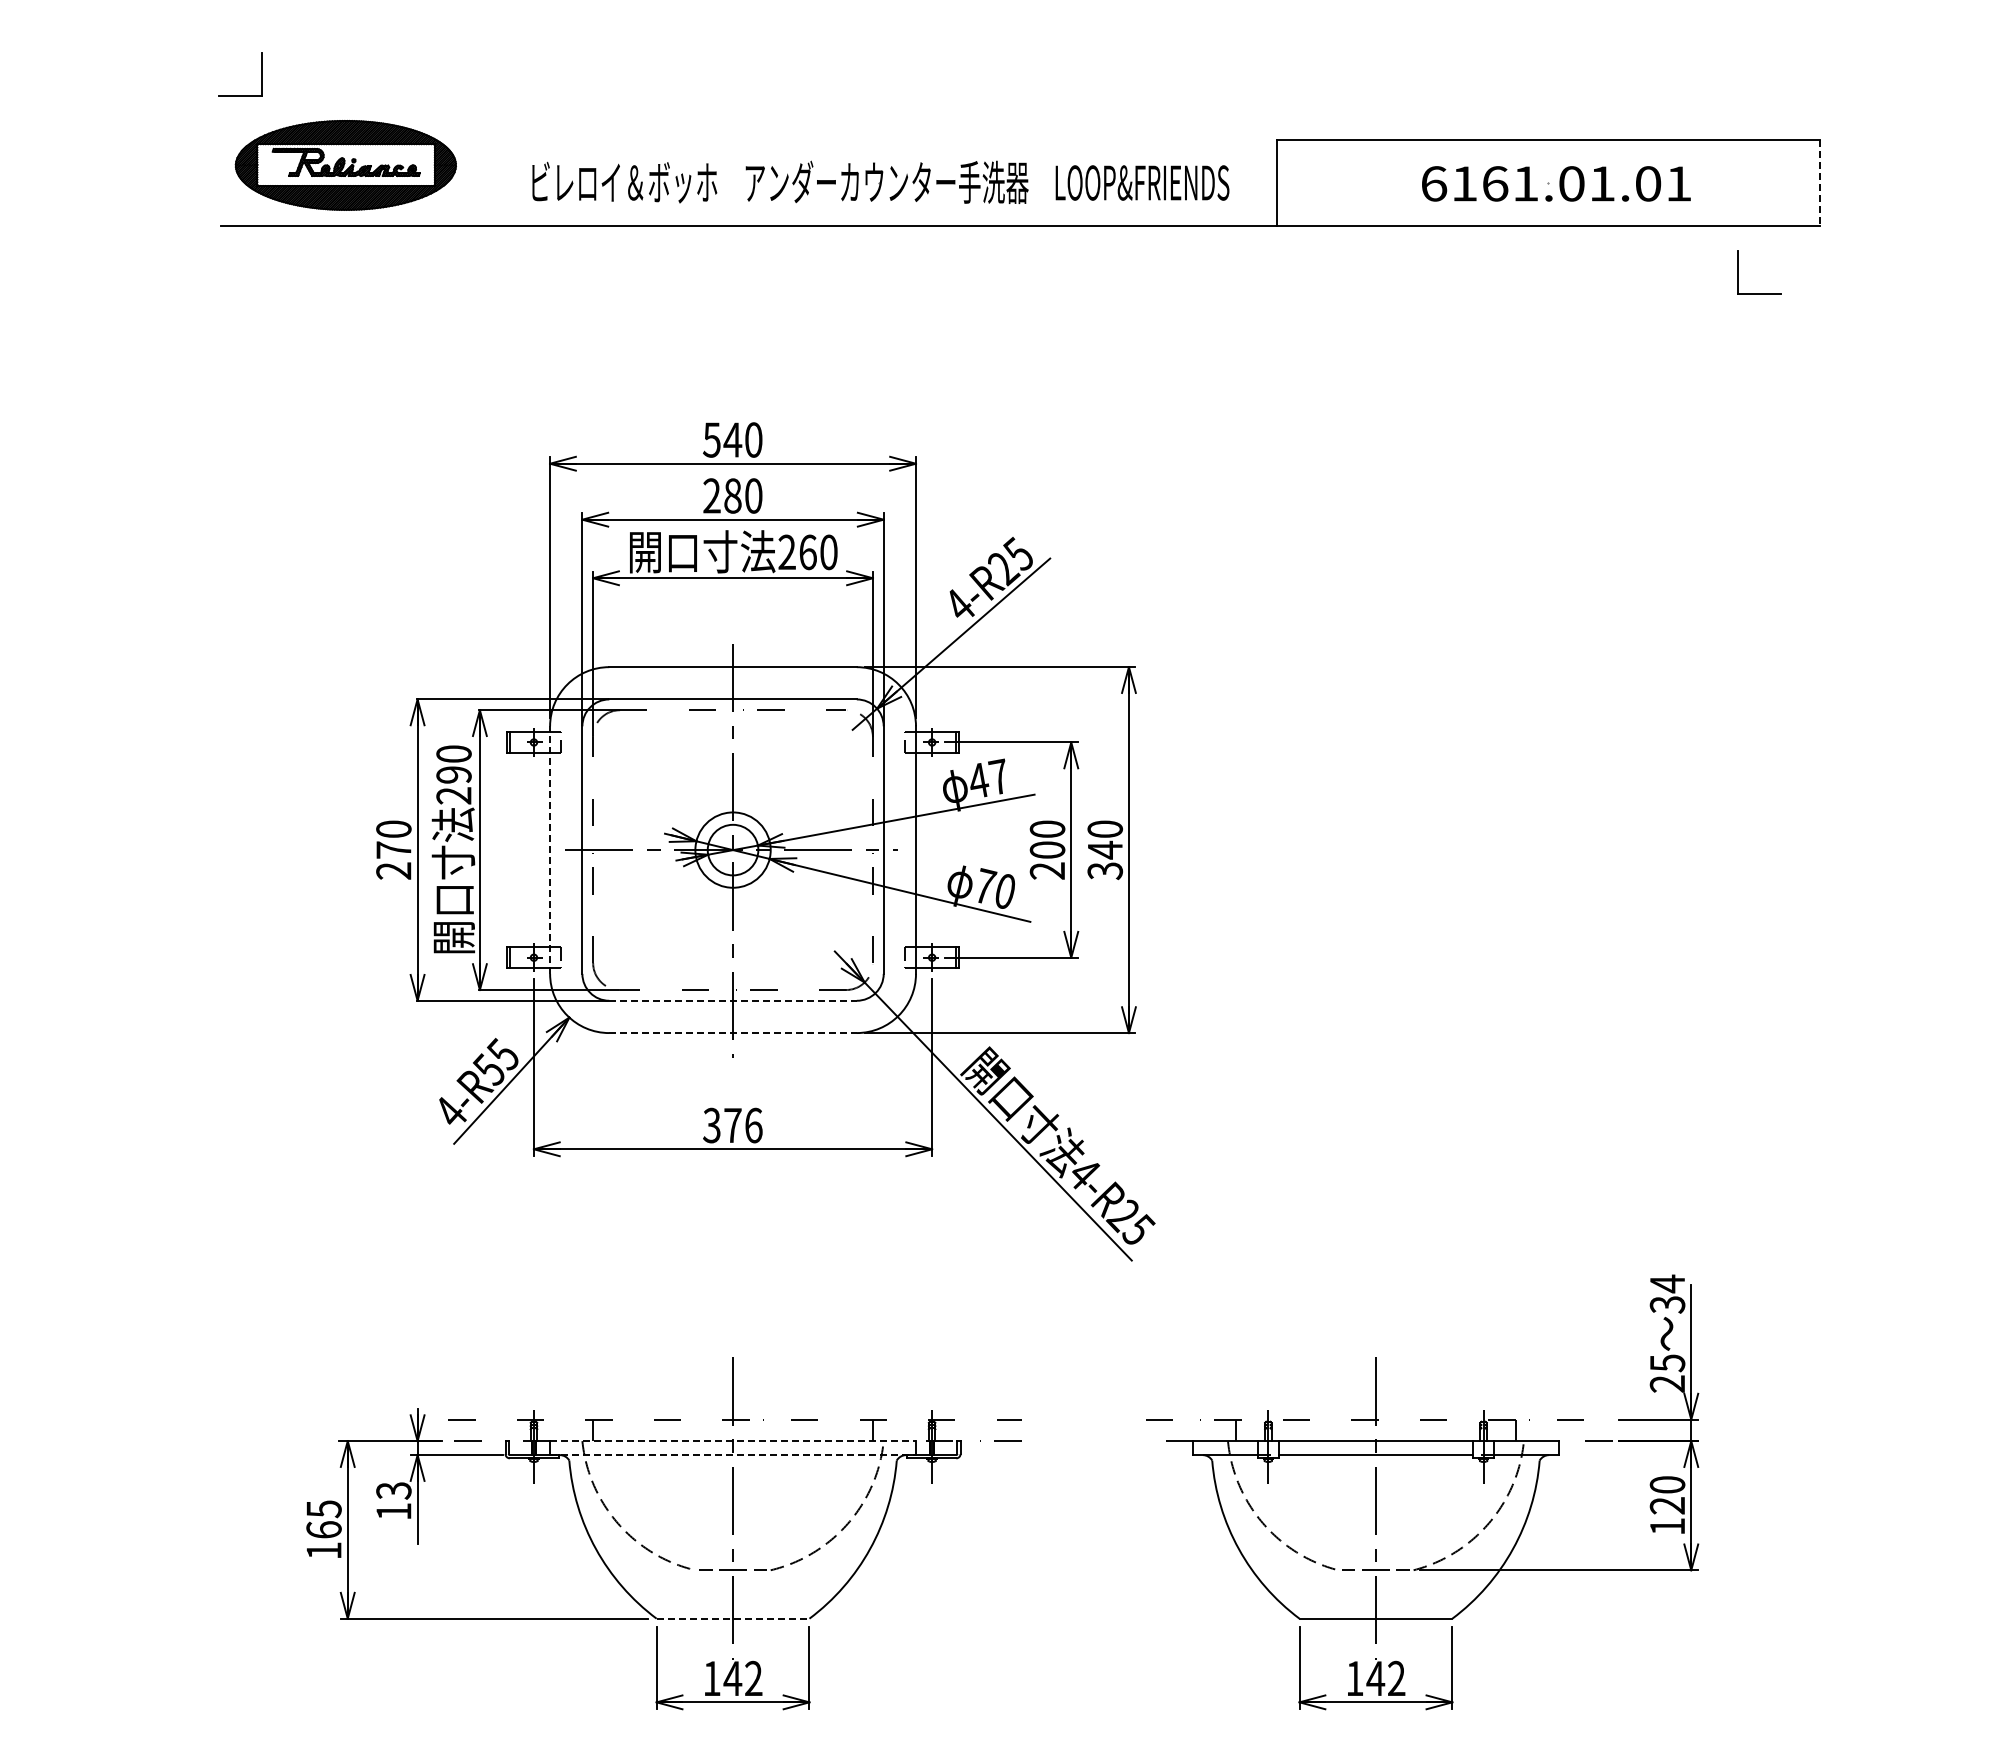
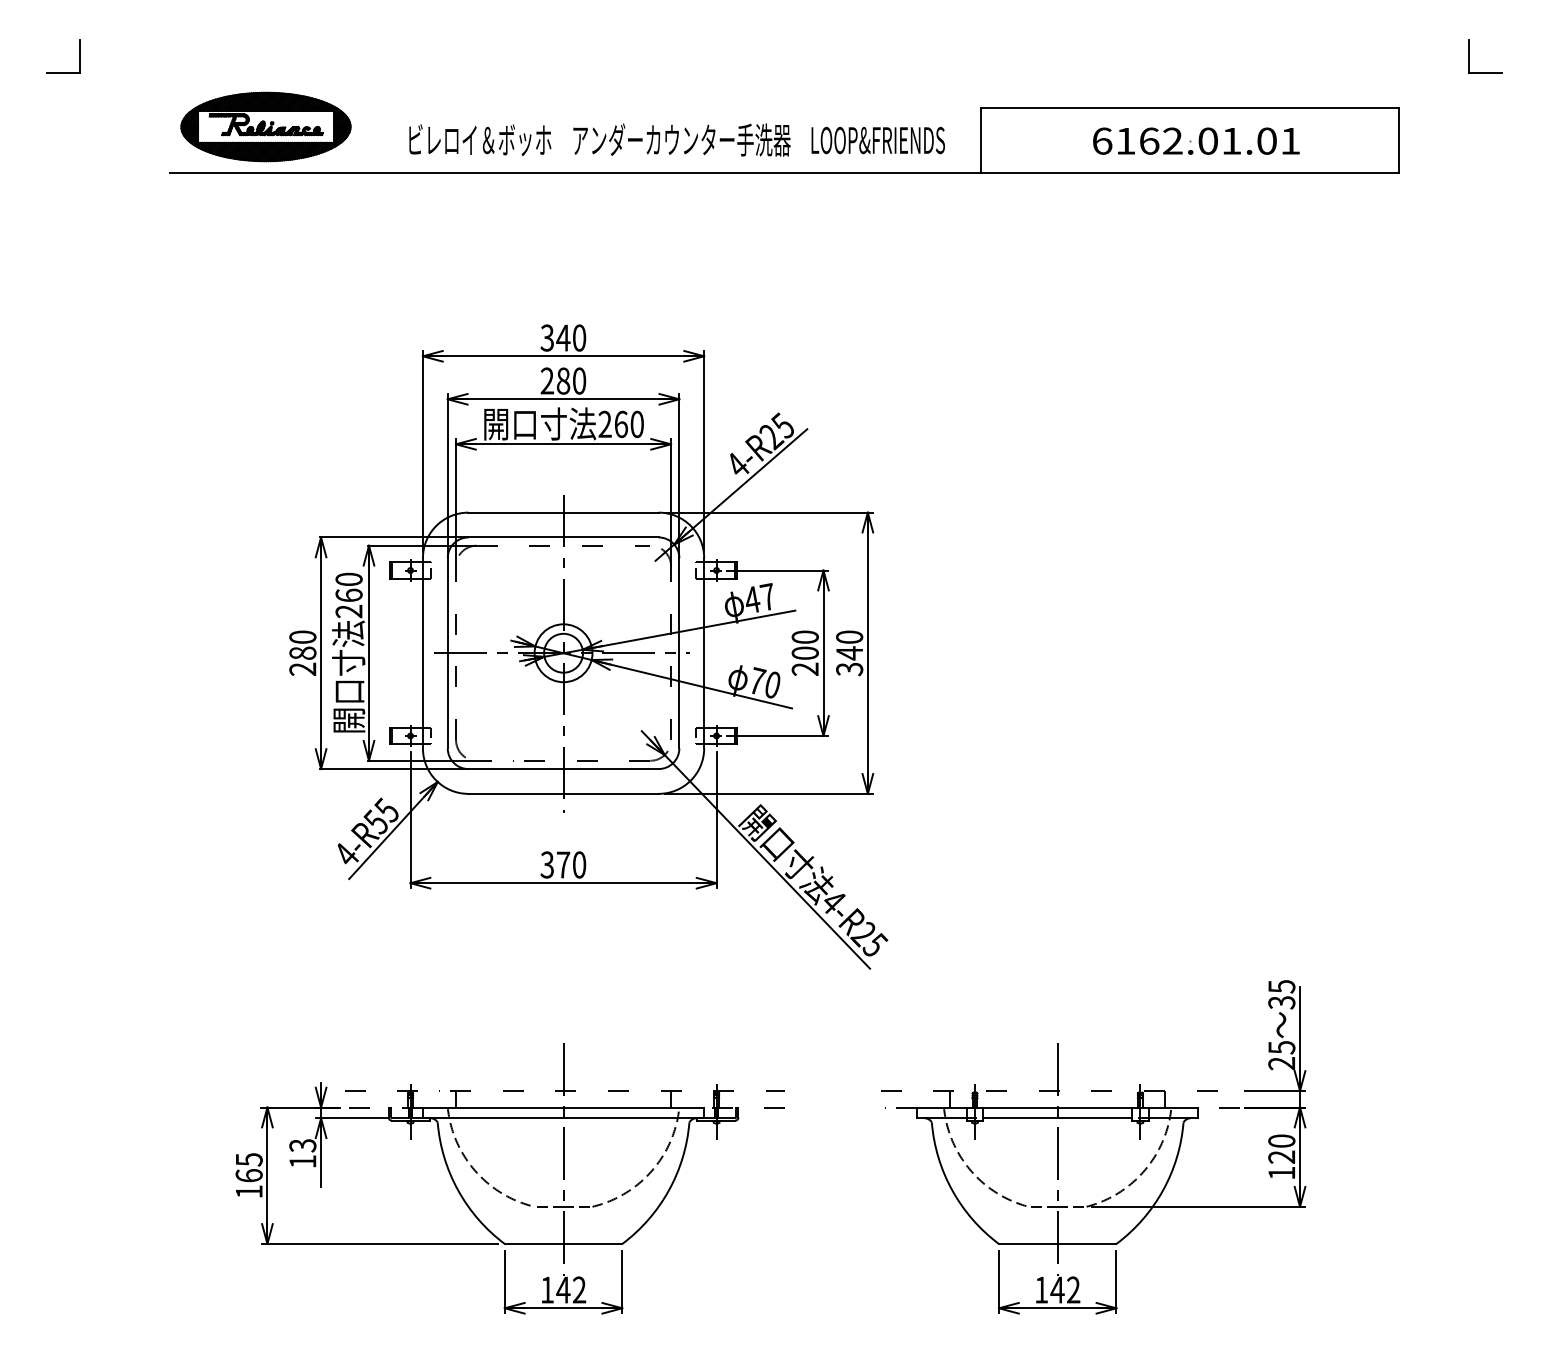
part: (261, 74) -> (78, 57), moved
text: (1525, 183) -> (1172, 140), 6161.01.01 -> 6162.01.01
line: (1820, 183) -> (1399, 140), dashed -> solid
part: (1738, 272) -> (1470, 57), moved
text: (711, 439) -> (546, 337), 540 -> 340
text: (453, 774) -> (348, 595), 290 -> 260
text: (393, 849) -> (302, 652), 270 -> 280
line: (550, 850) -> (423, 653), dashed -> solid
line: (733, 1000) -> (563, 768), dashed -> solid
line: (733, 1033) -> (563, 794), dashed -> solid
text: (753, 1125) -> (579, 864), 376 -> 370
text: (1667, 1283) -> (1281, 986), 34 -> 35
line: (733, 1441) -> (563, 1107), dashed -> solid
line: (733, 1455) -> (563, 1118), dashed -> solid
line: (733, 1618) -> (563, 1243), dashed -> solid

